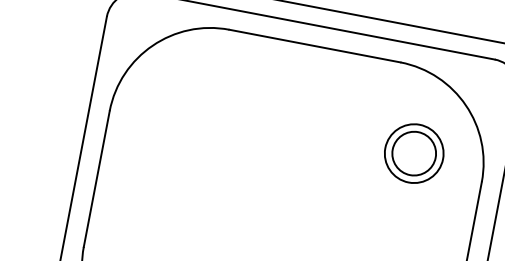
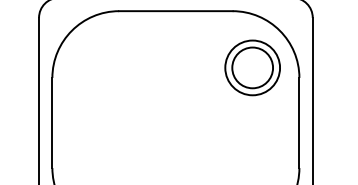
part: (414, 152) -> (252, 67), size x1.43

